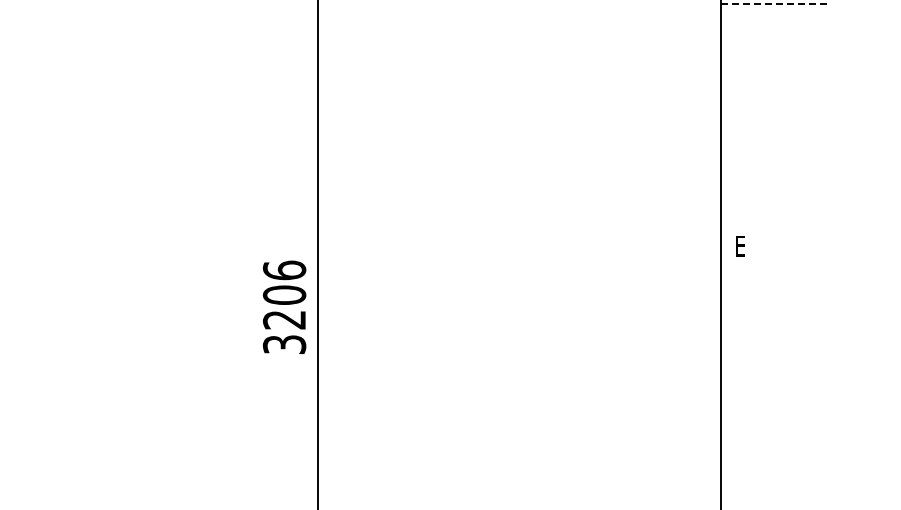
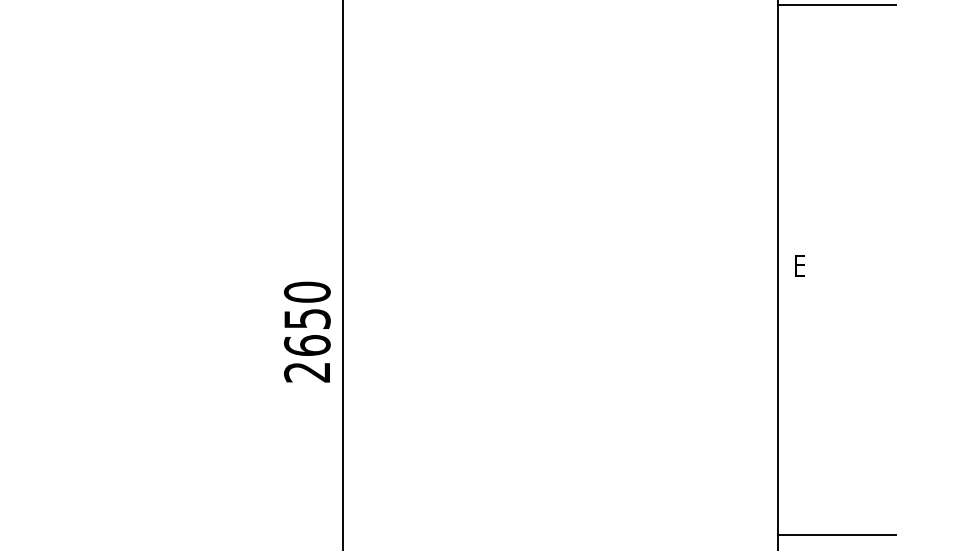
line: (775, 4) -> (837, 5), dashed -> solid
text: (284, 307) -> (307, 332), 3206 -> 2650
line: (774, 494) -> (836, 534), added

